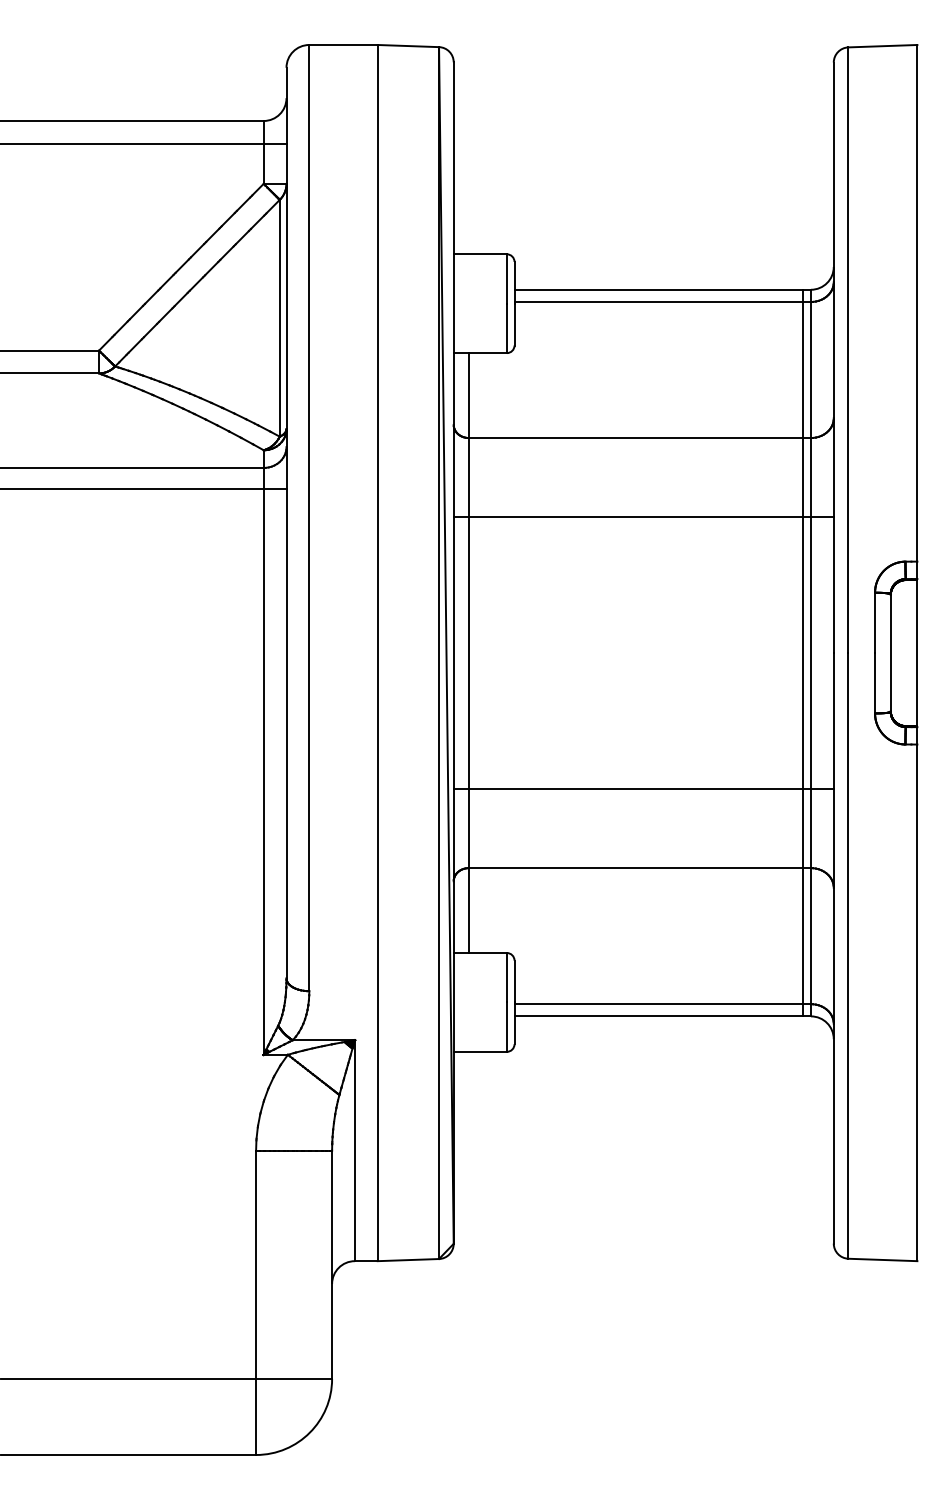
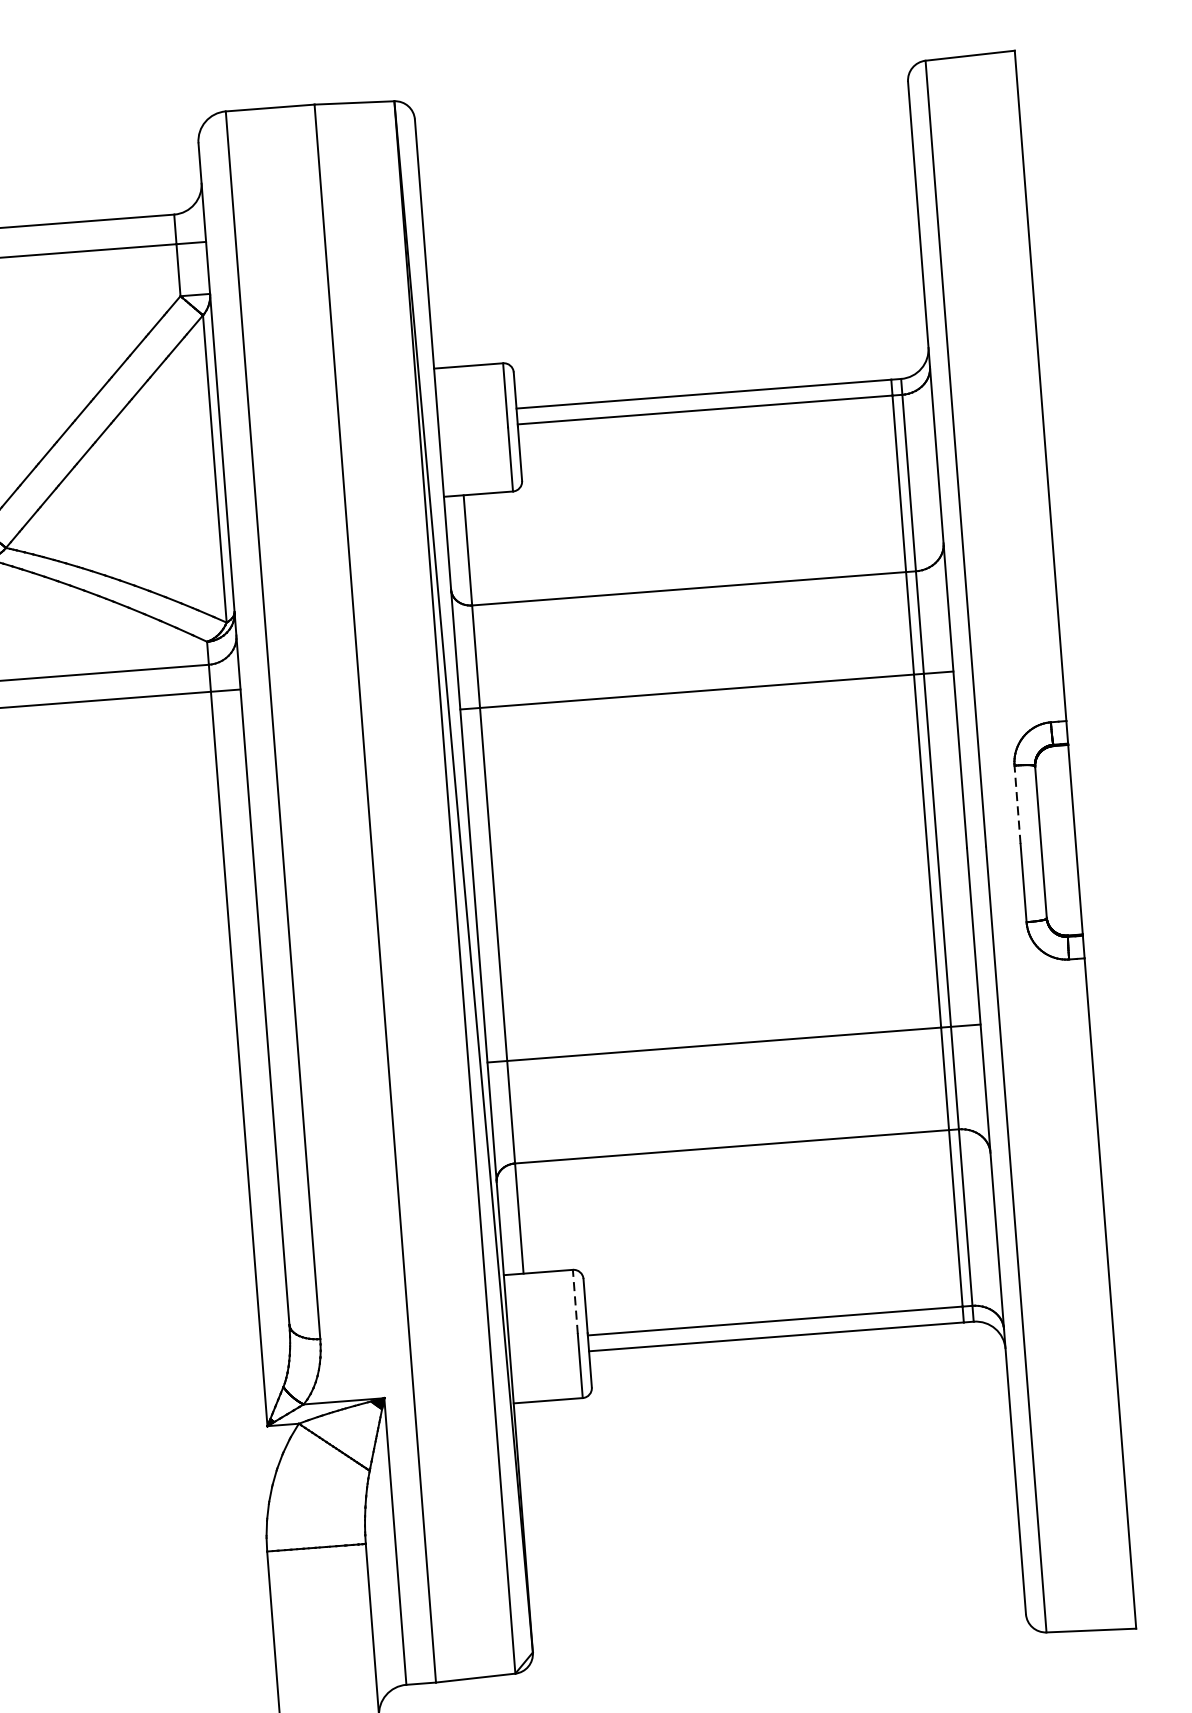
line: (875, 622) -> (1018, 804), solid -> dashed
line: (506, 977) -> (574, 1301), solid -> dashed

